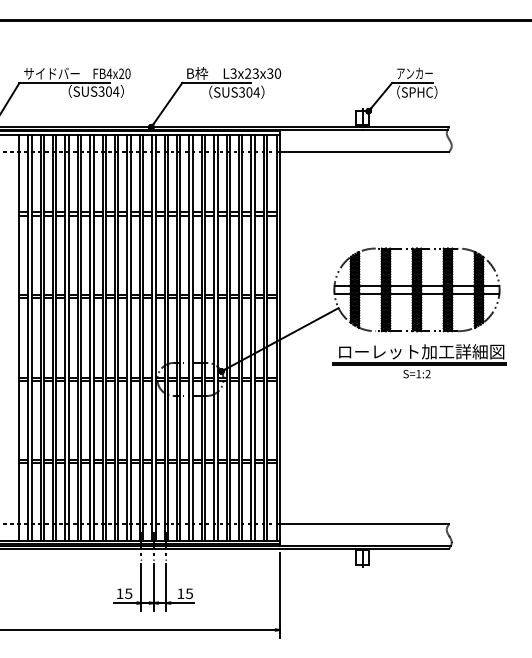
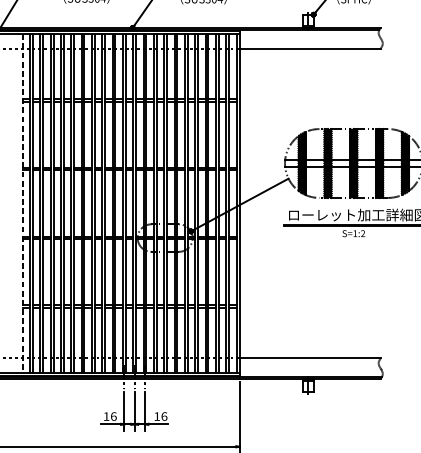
line: (19, 338) -> (22, 203), solid -> dashed
text: (128, 593) -> (113, 416), 15 -> 16
text: (189, 593) -> (164, 416), 15 -> 16

